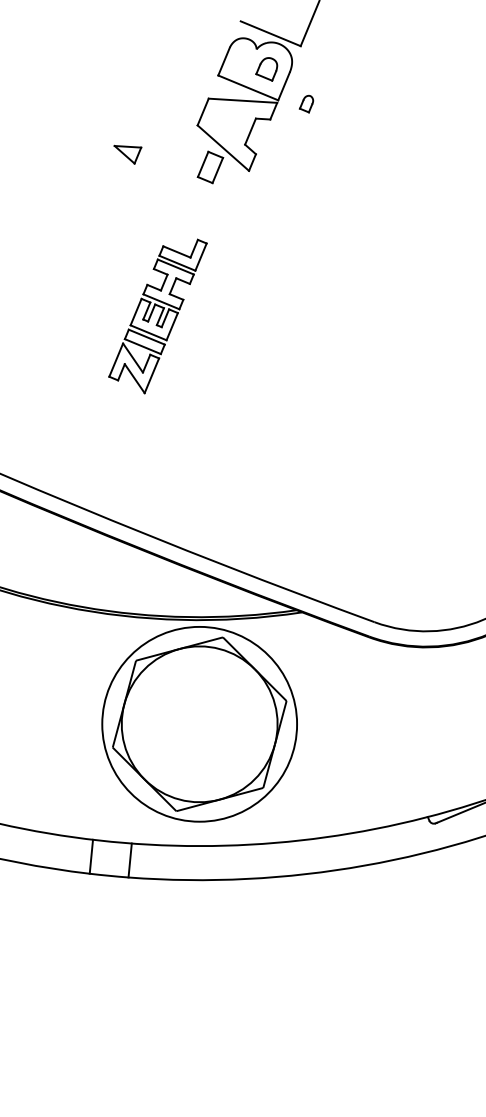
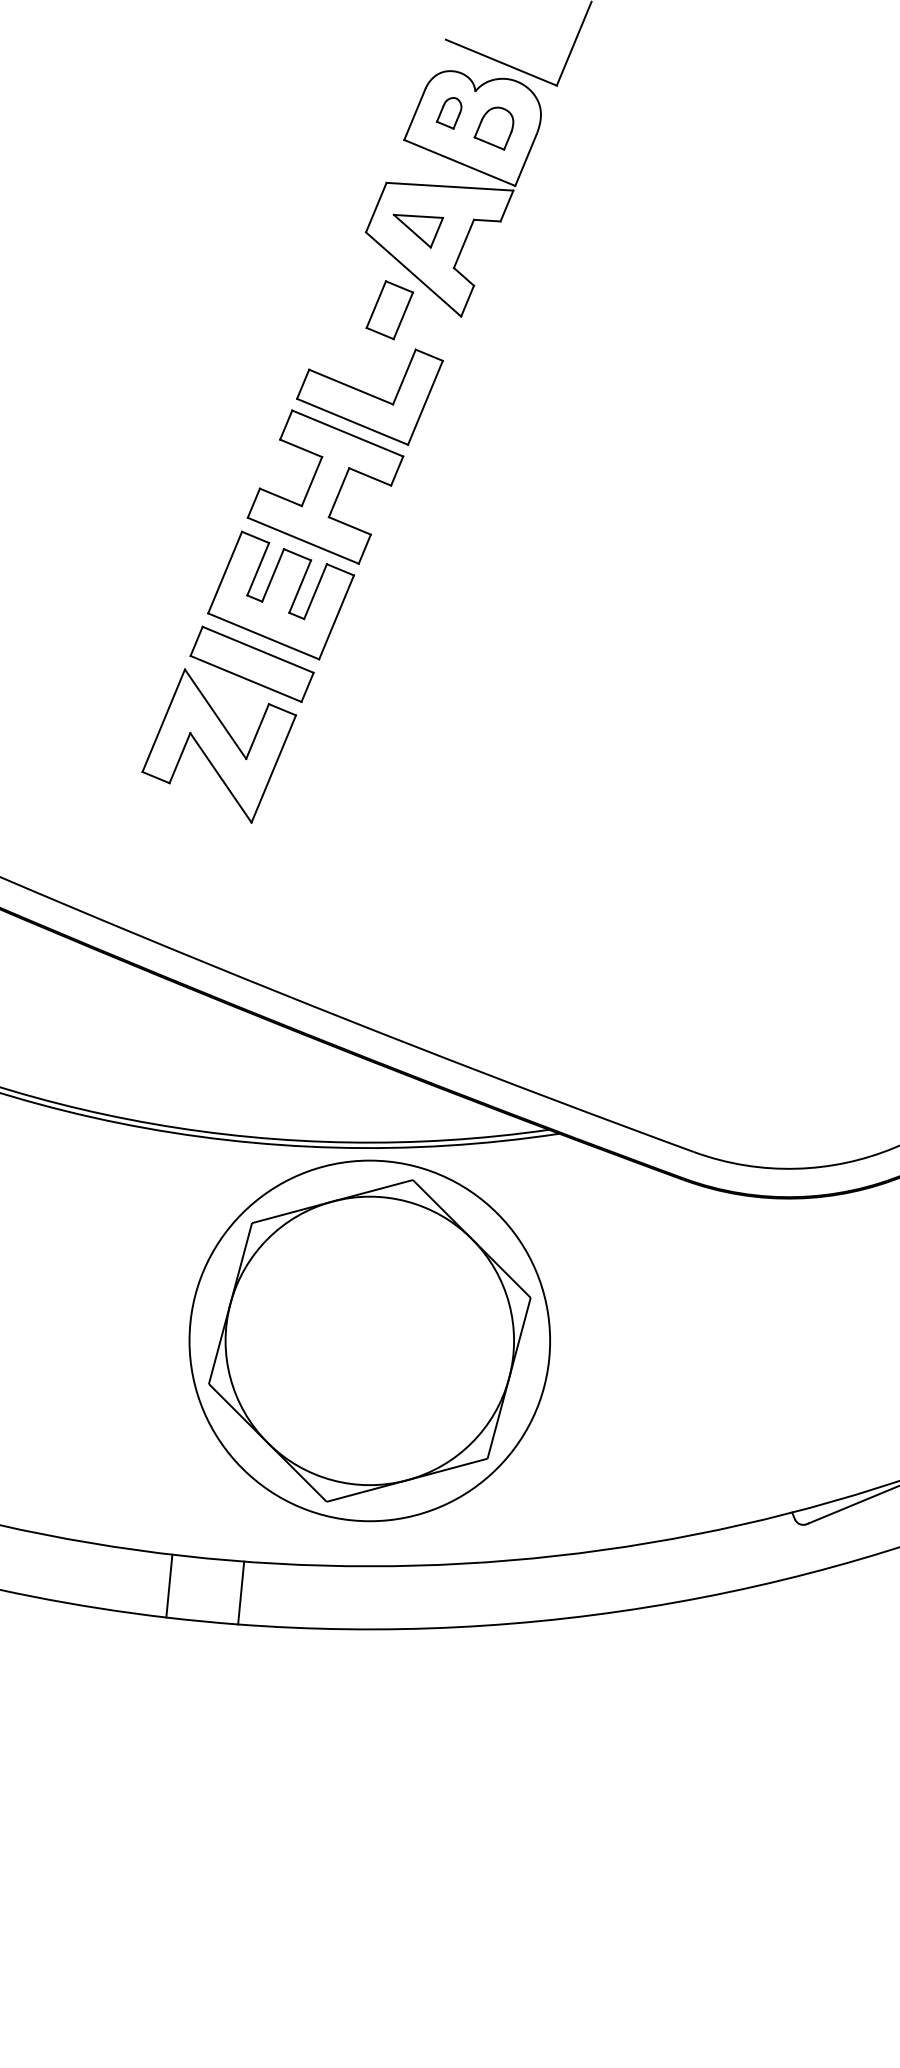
part: (306, 103) -> (449, 112), moved
part: (127, 154) -> (417, 230), moved
part: (157, 316) -> (291, 586), size x1.67

